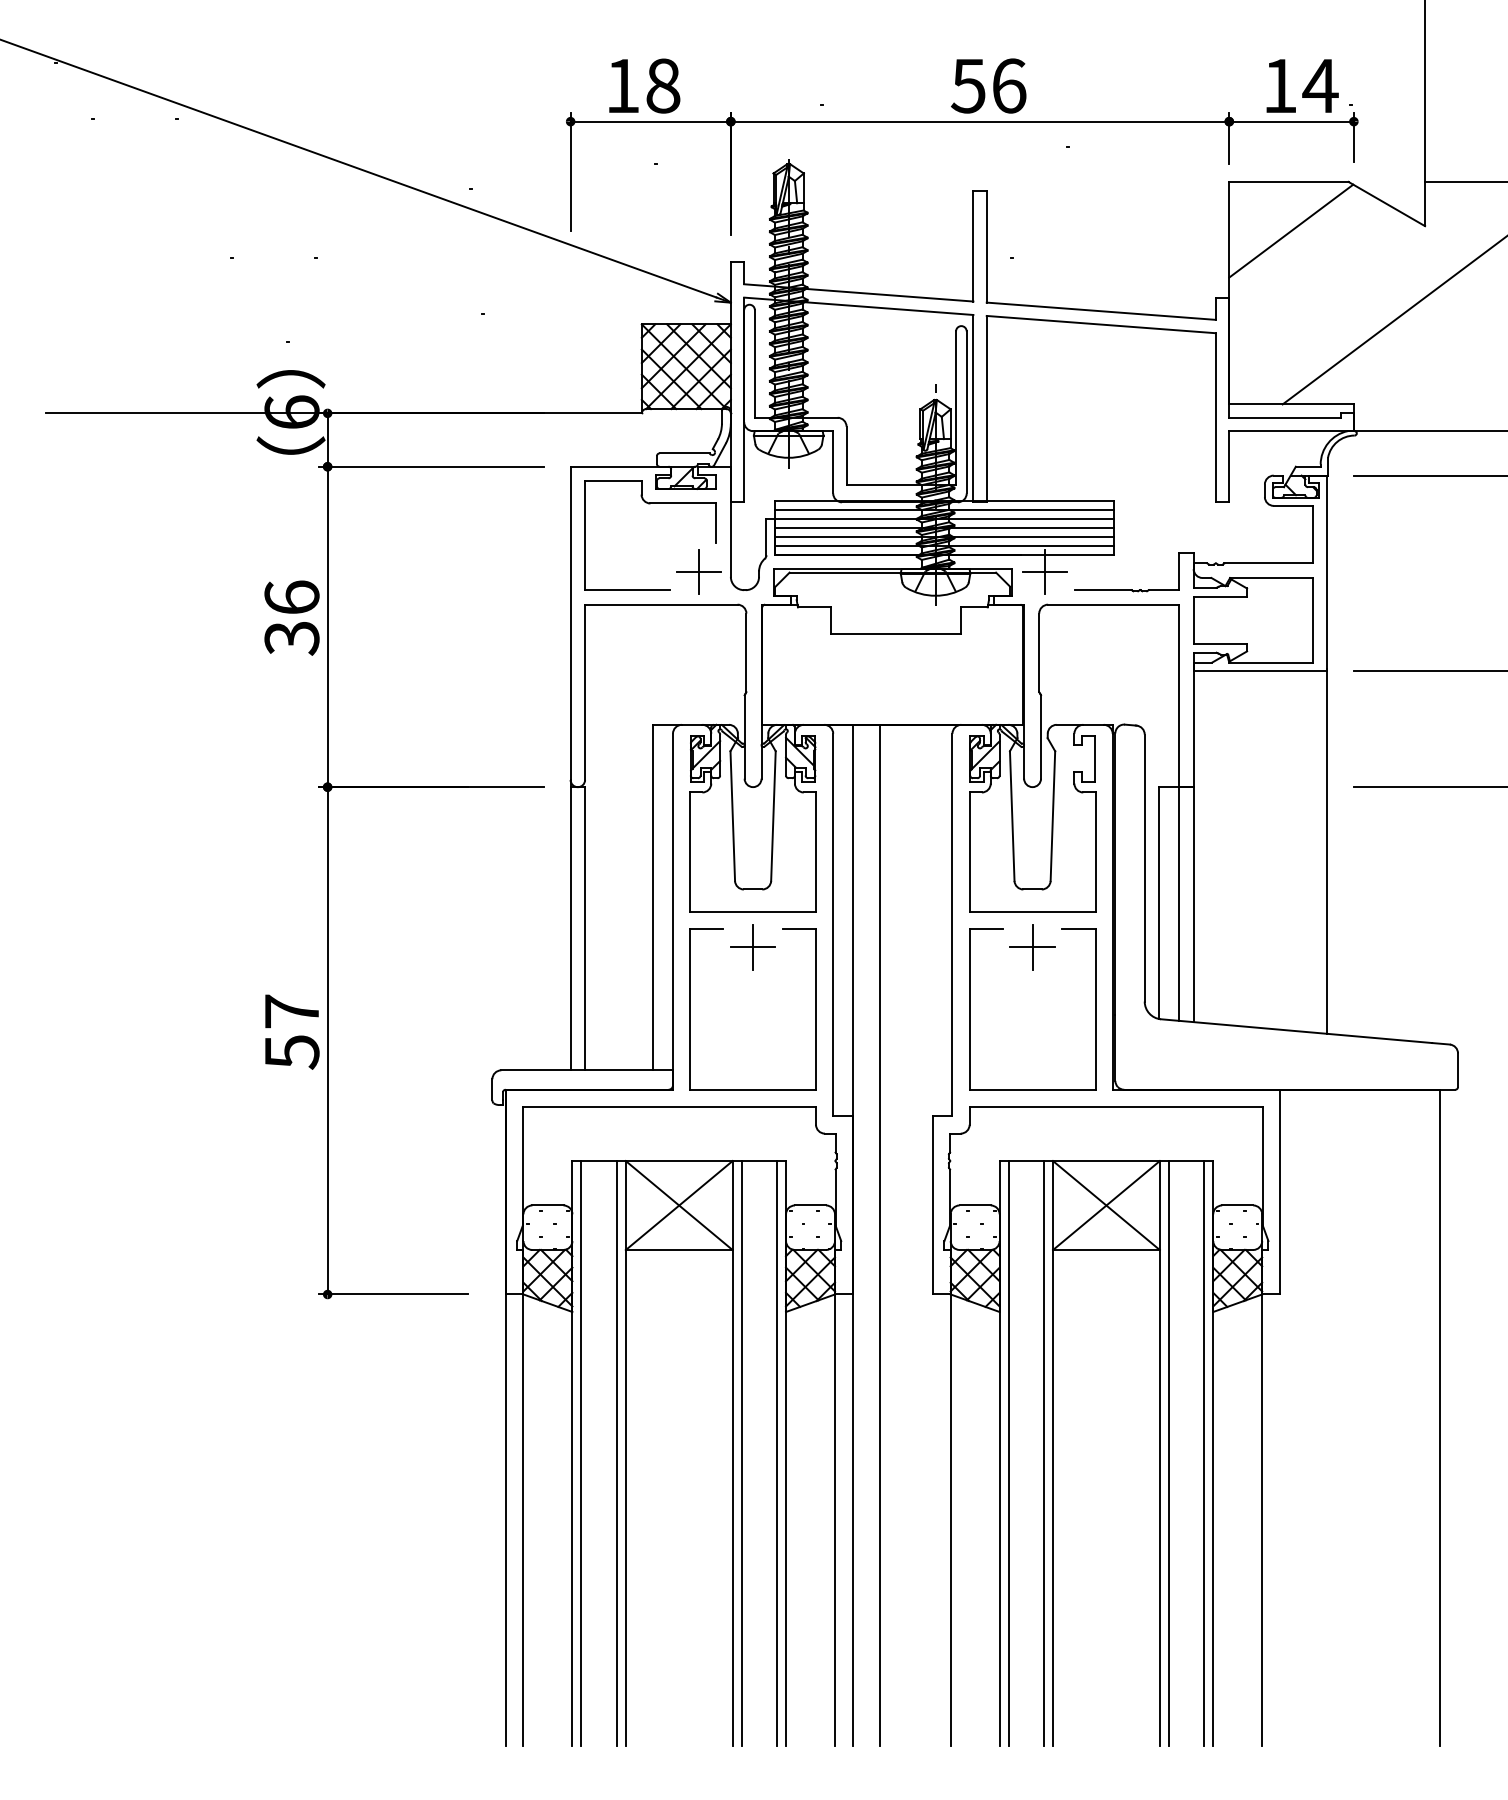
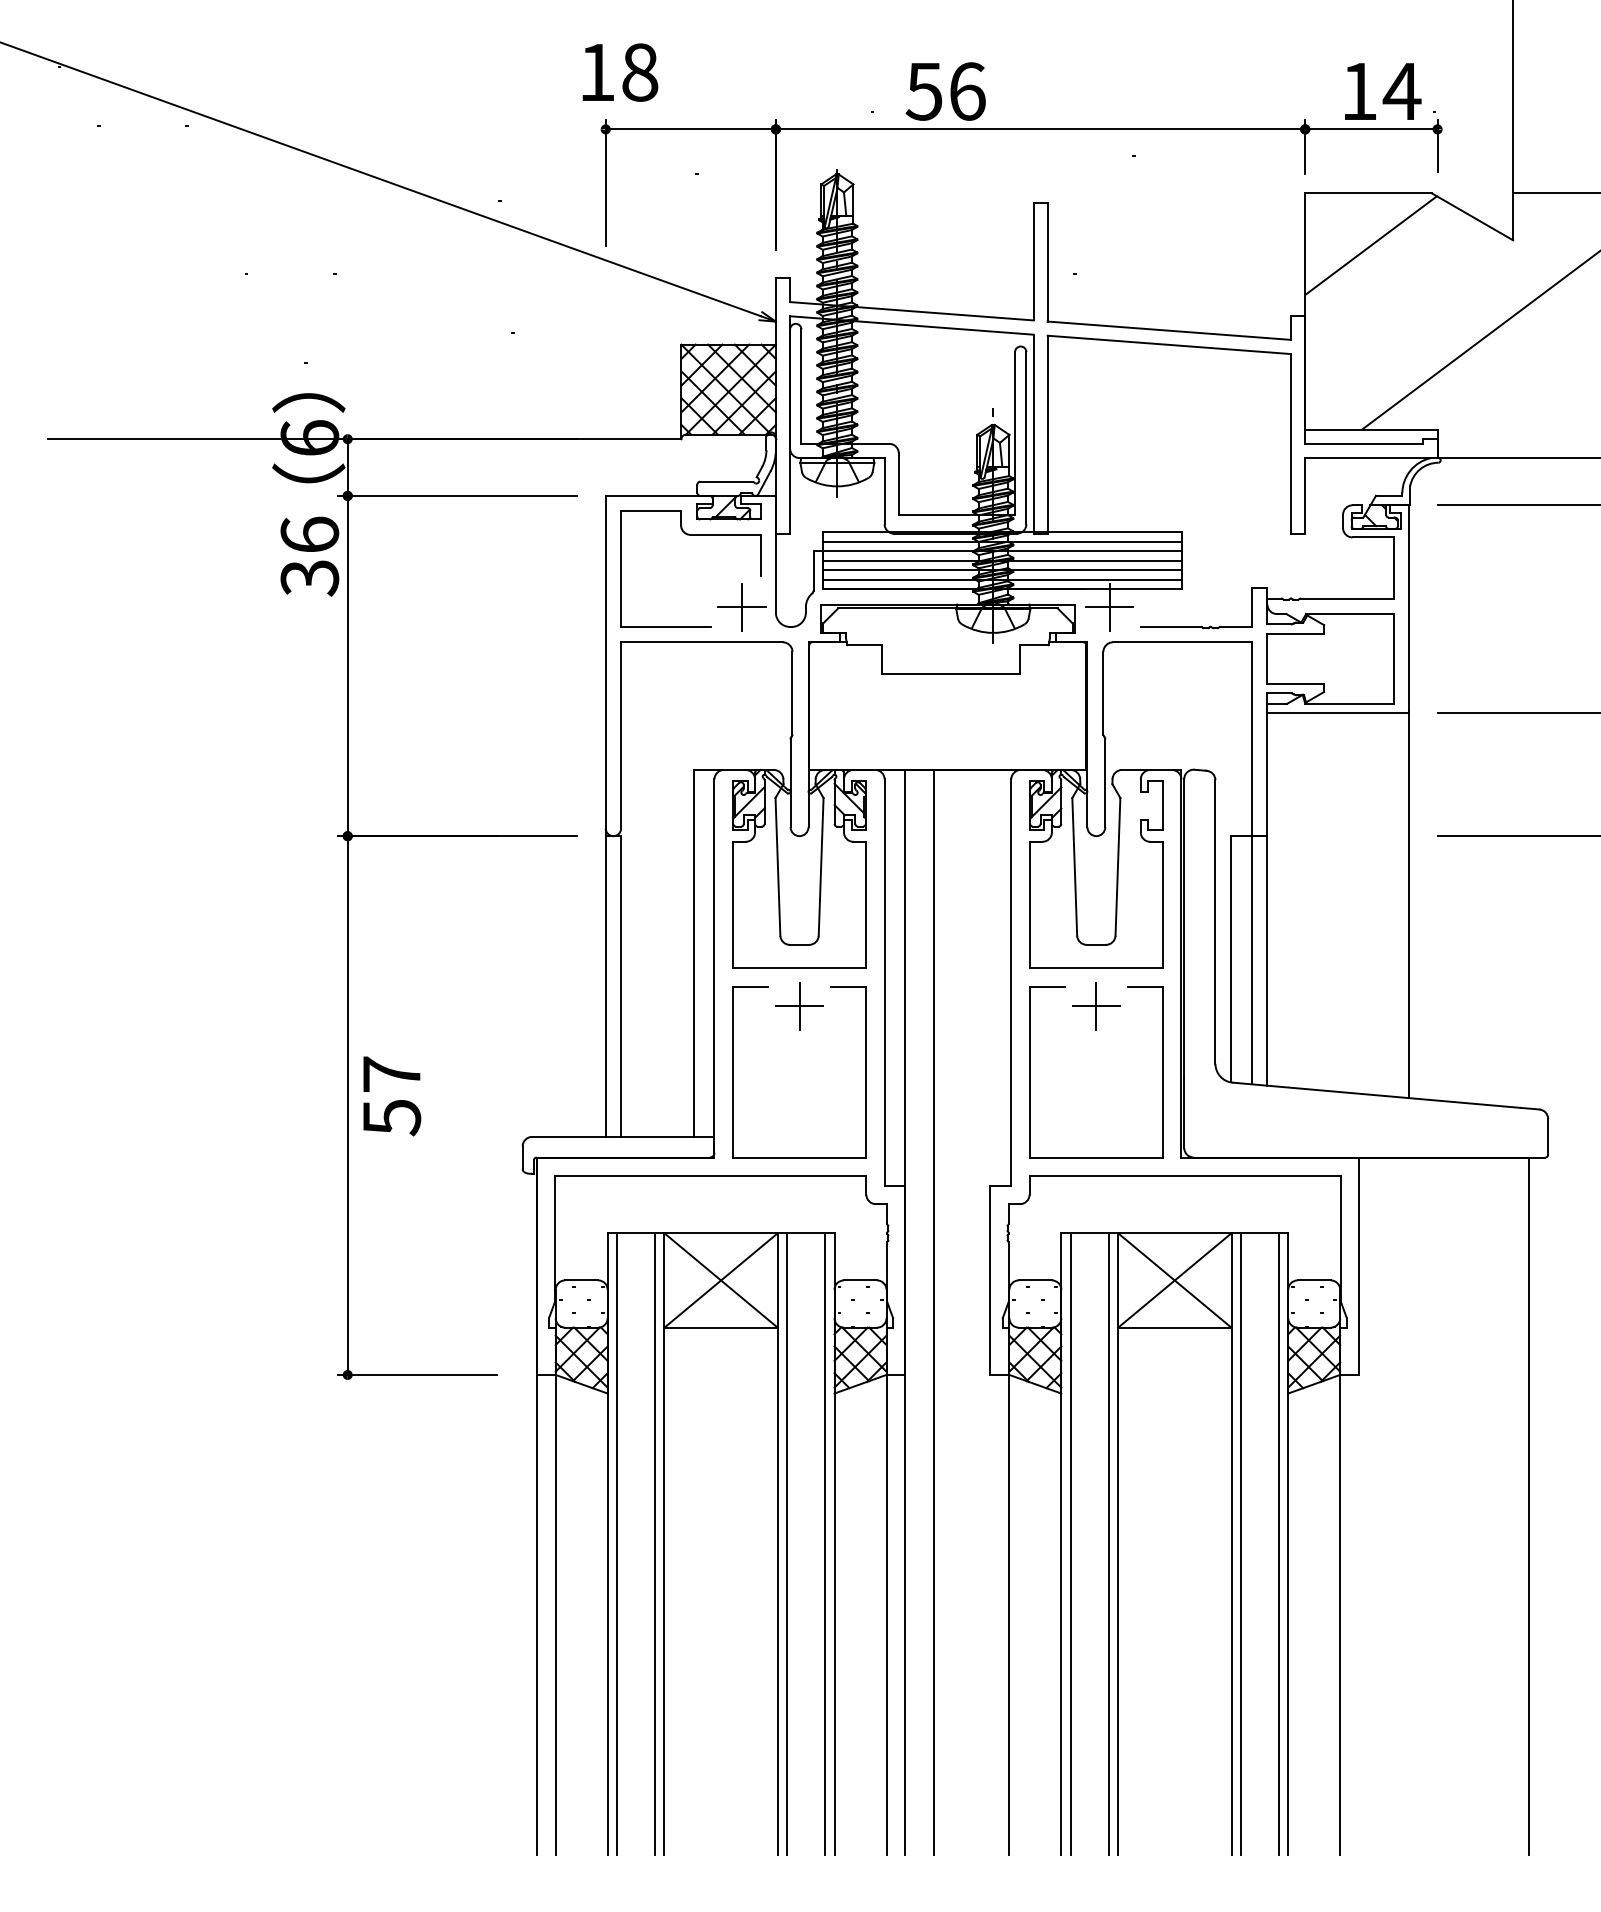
text: (644, 85) -> (620, 72), moved
text: (988, 85) -> (945, 91), moved
text: (291, 617) -> (309, 556), moved
text: (292, 1032) -> (392, 1096), moved

